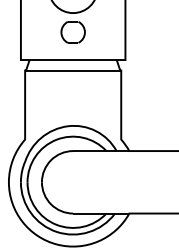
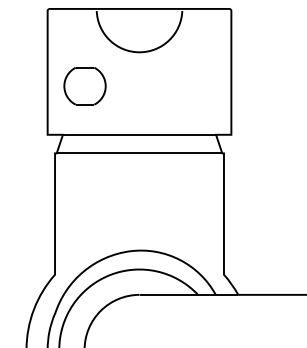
part: (72, 32) -> (83, 86), moved

